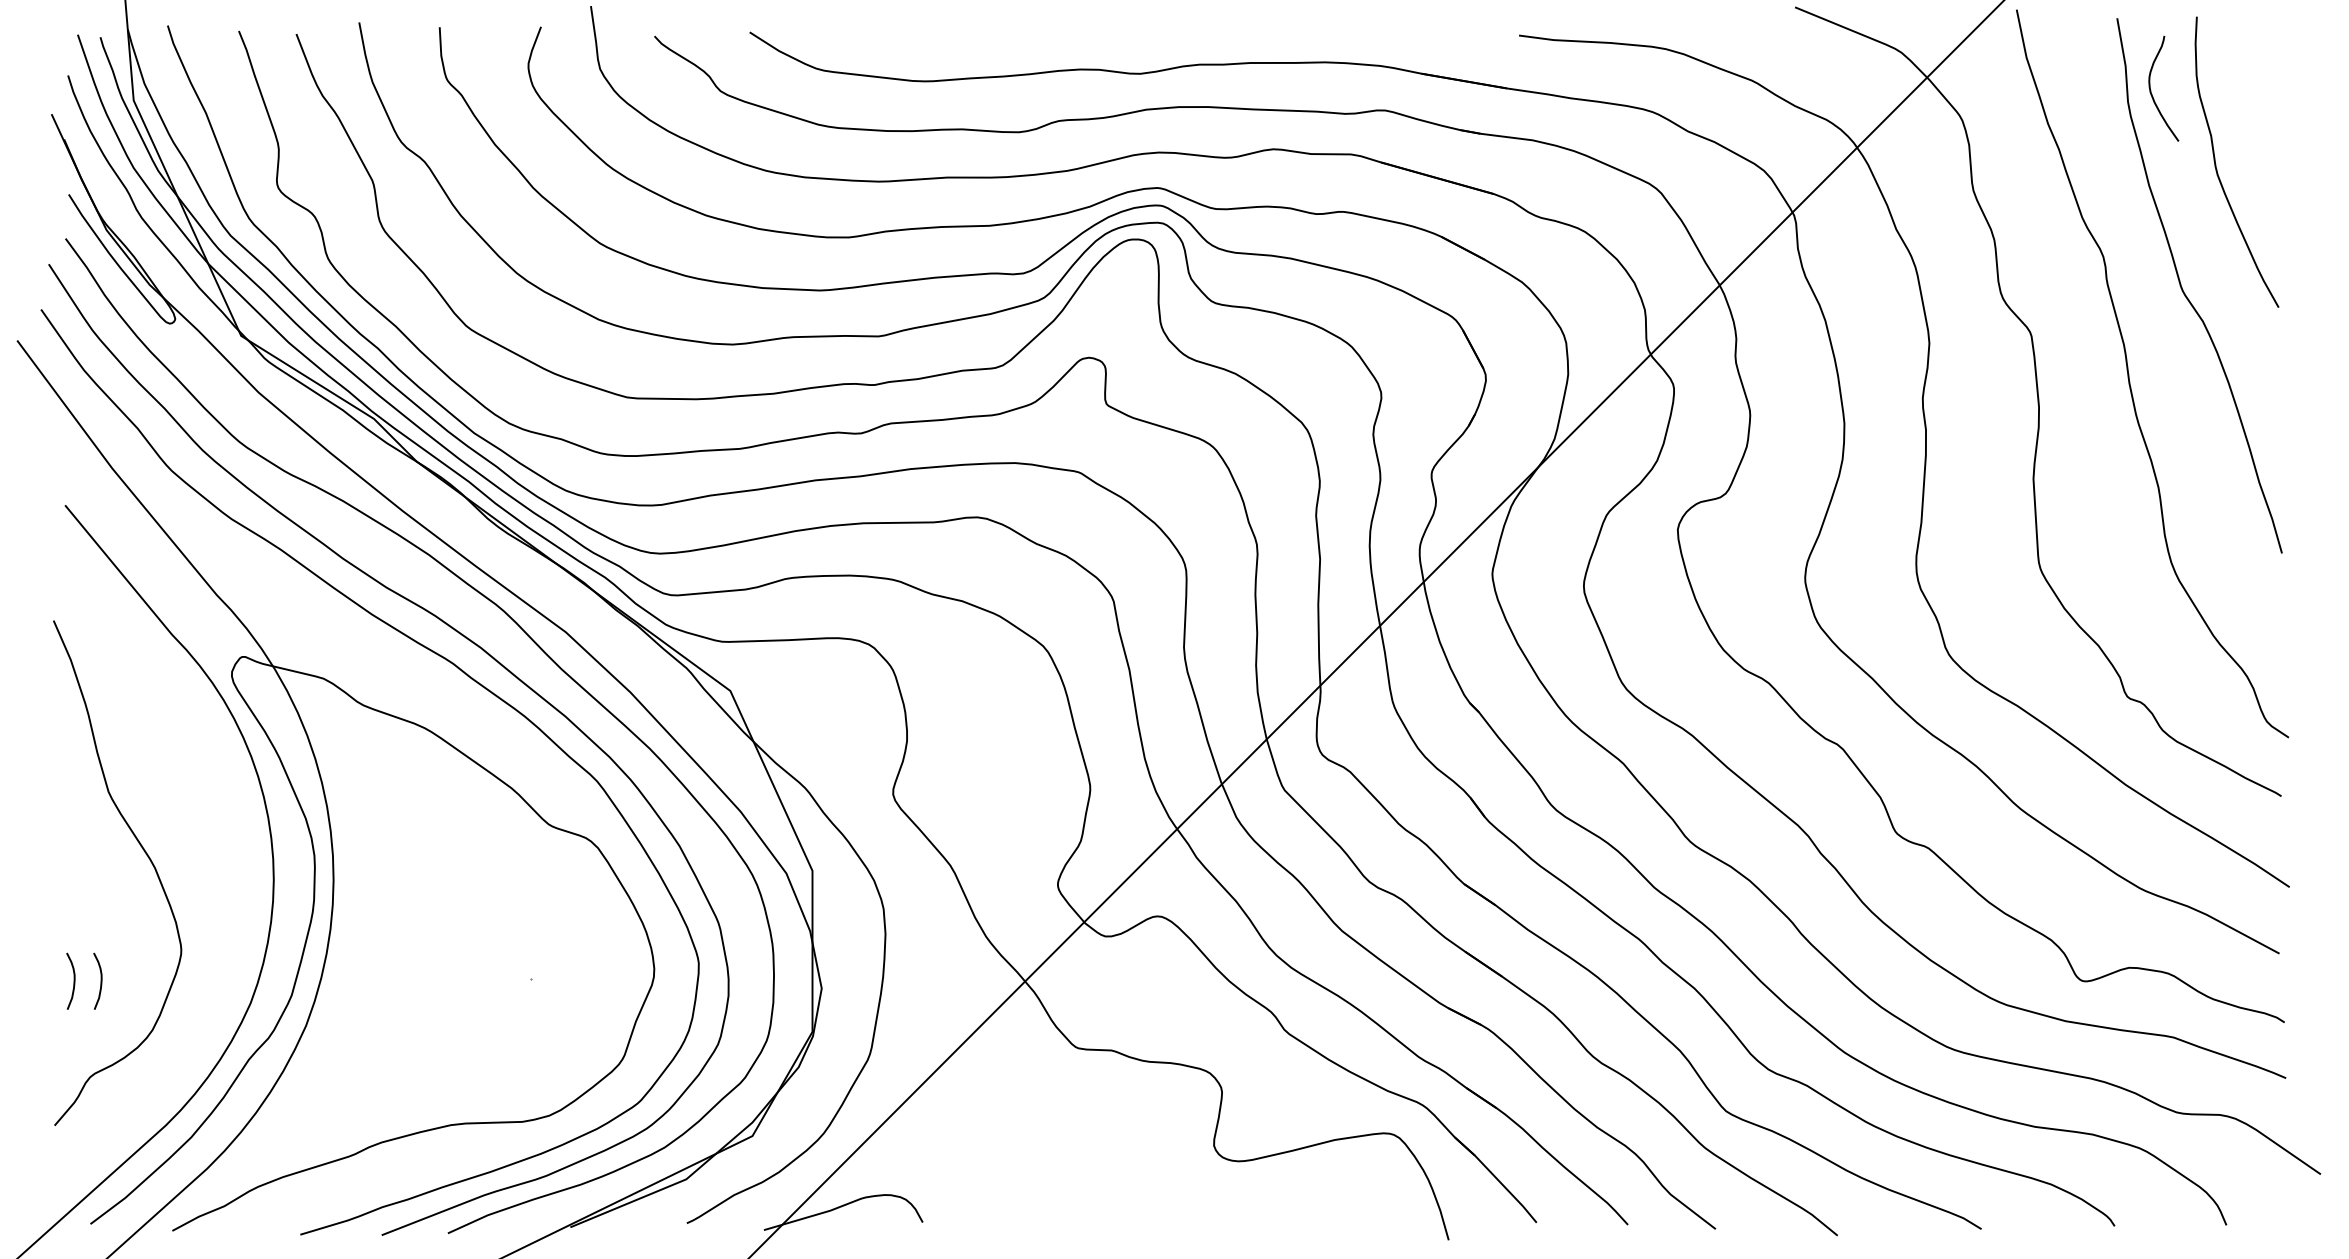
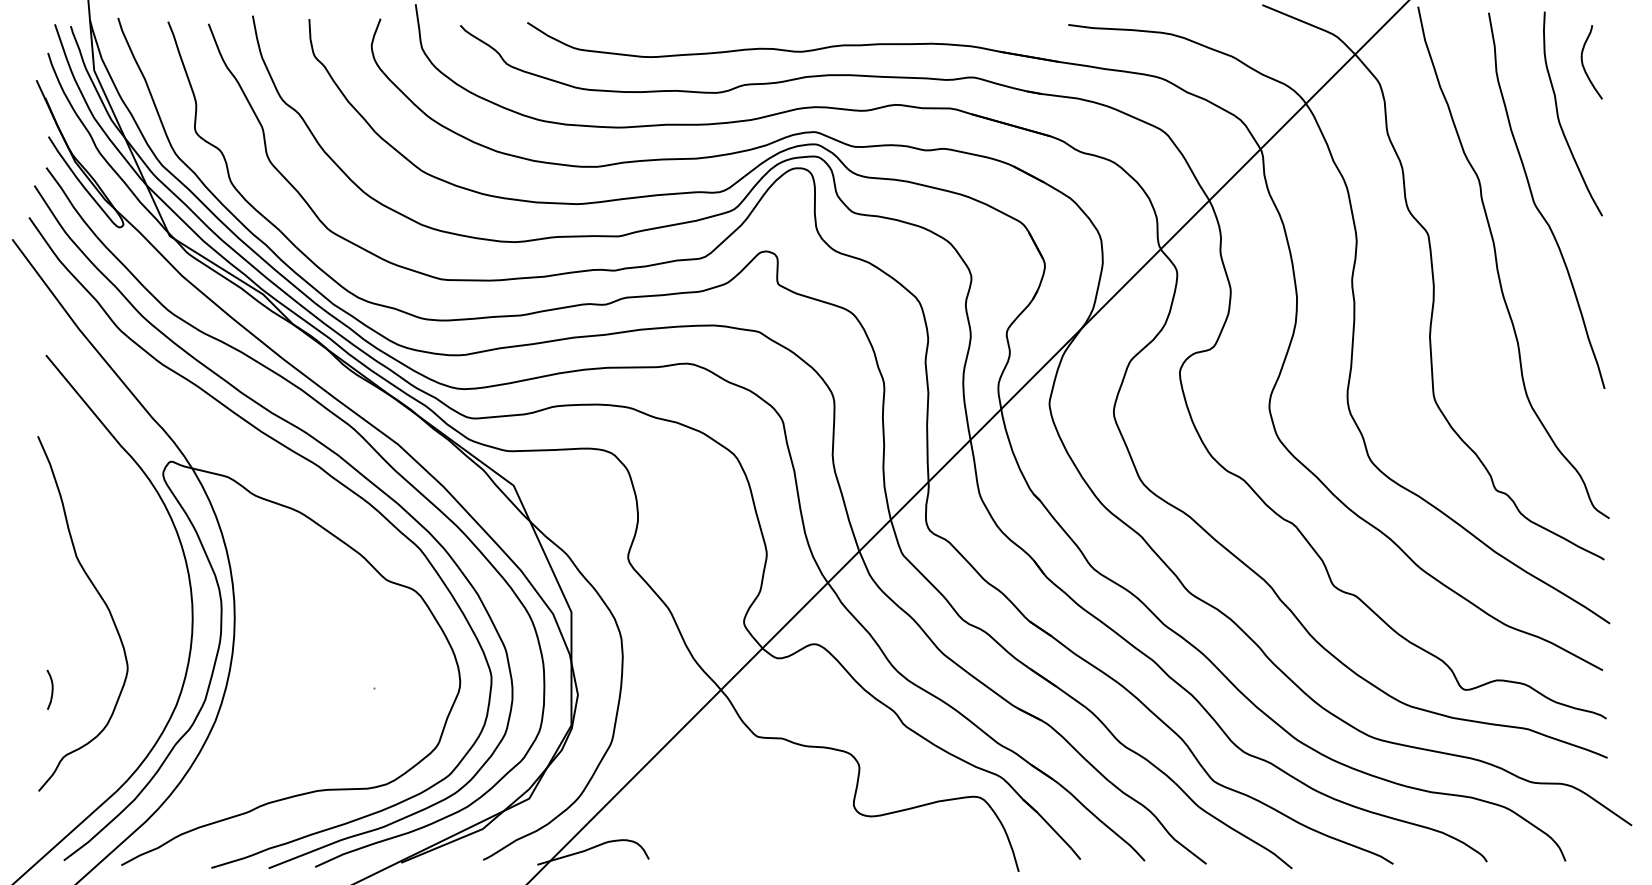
curve: (2151, 90) -> (1583, 63), moved
curve: (100, 980) -> (70, 689), removed

